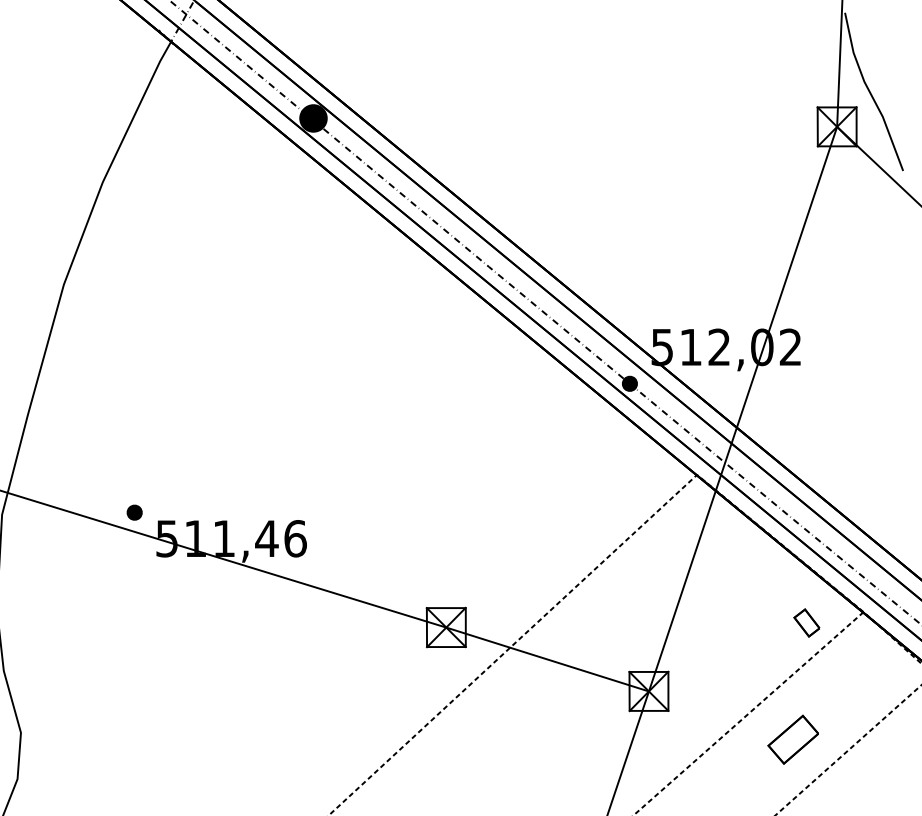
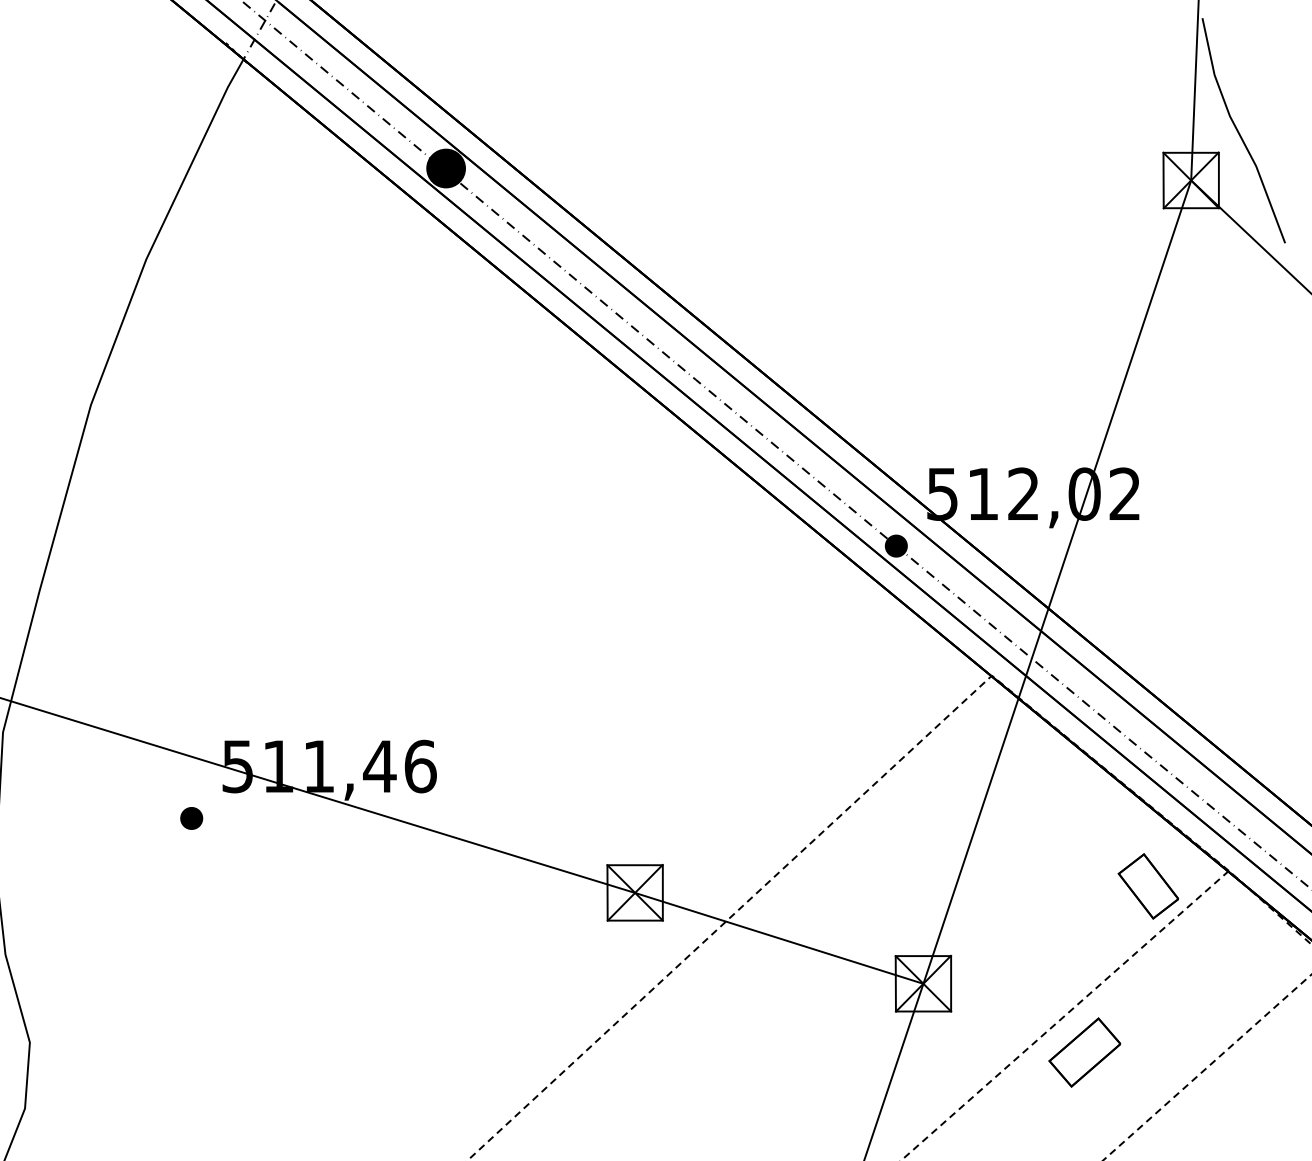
part: (134, 512) -> (191, 818), moved
part: (806, 623) -> (1147, 886), size x1.67
part: (793, 739) -> (1084, 1052), moved

